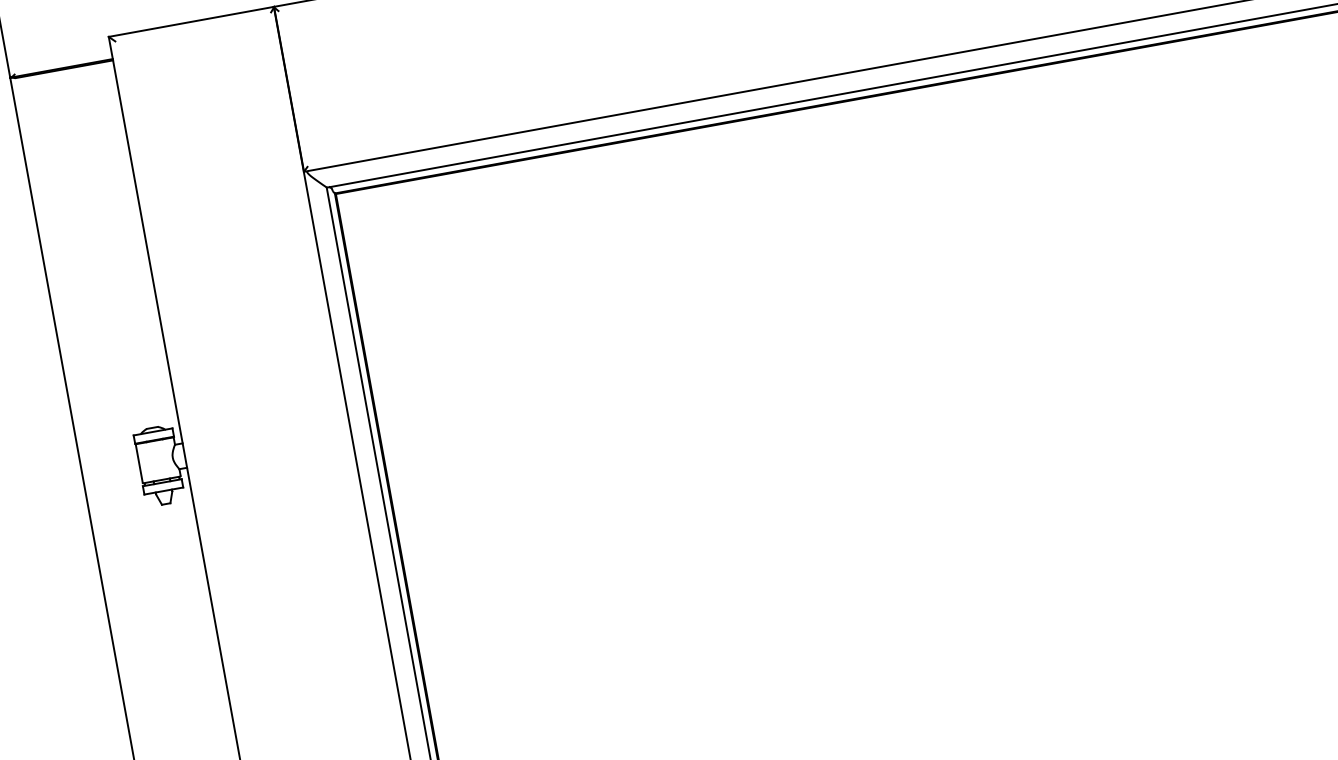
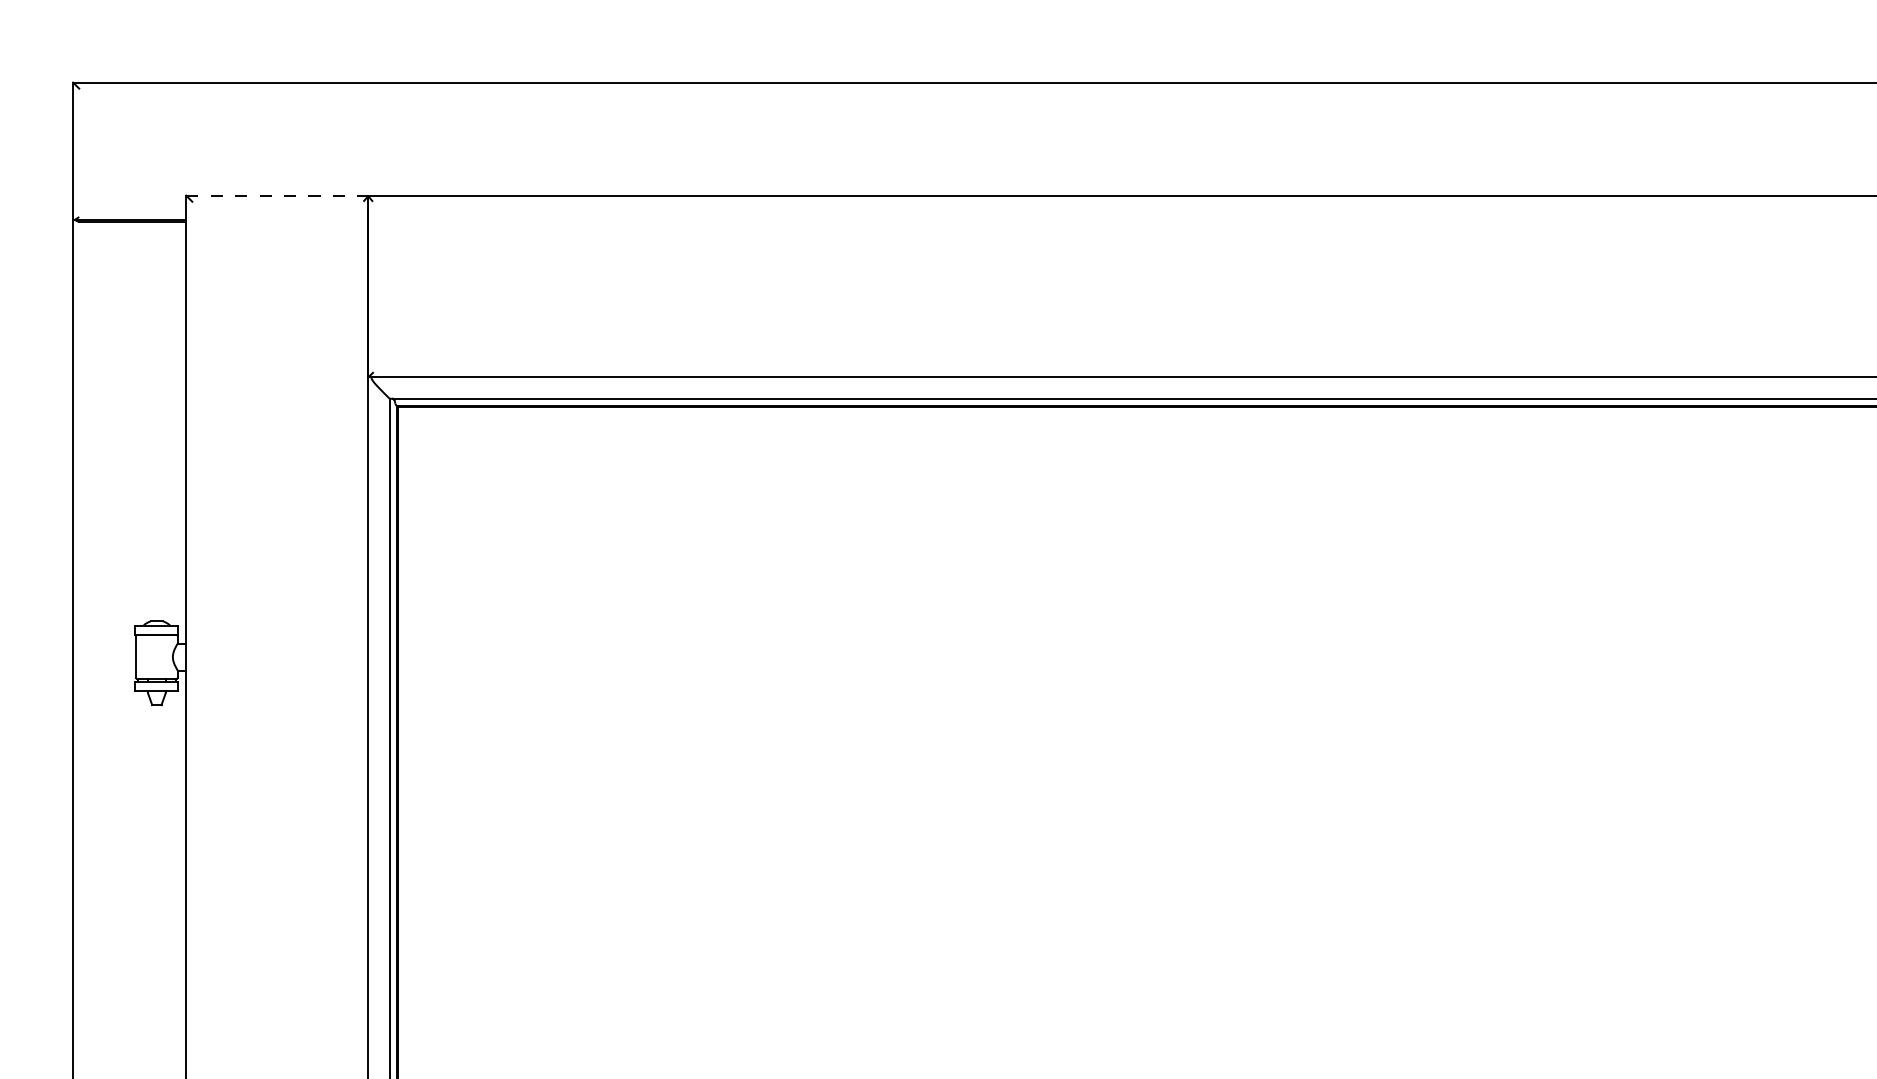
line: (191, 21) -> (277, 195), solid -> dashed

